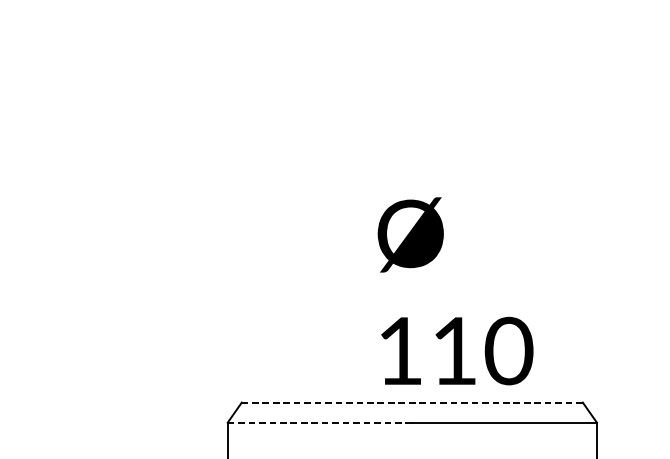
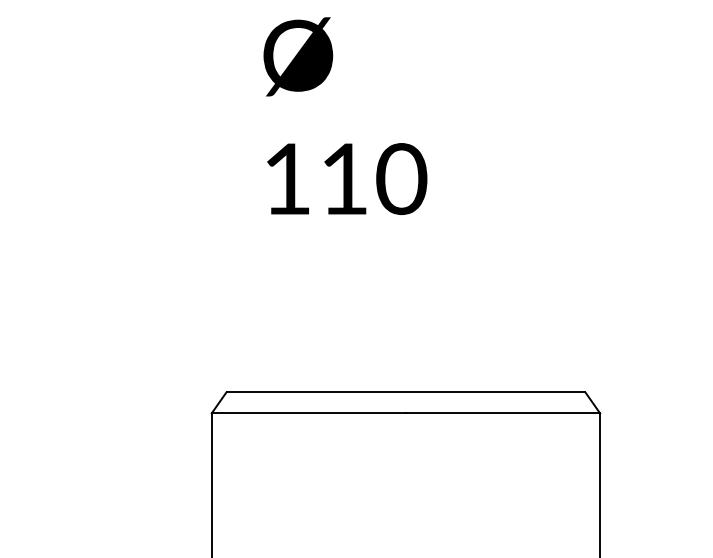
text: (455, 291) -> (345, 116), moved
line: (411, 402) -> (405, 392), dashed -> solid
line: (320, 422) -> (309, 413), dashed -> solid

